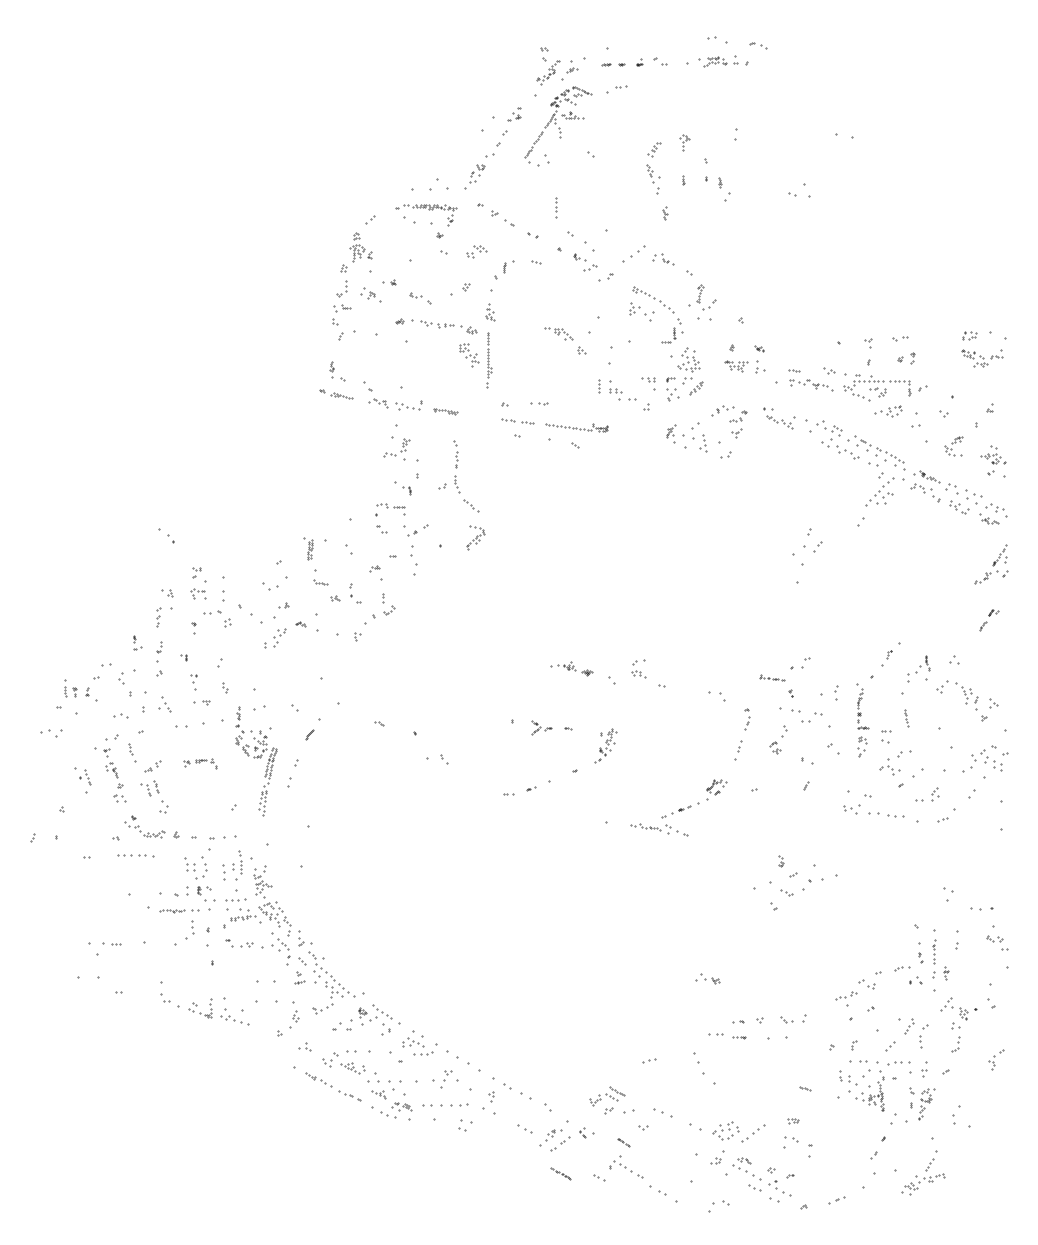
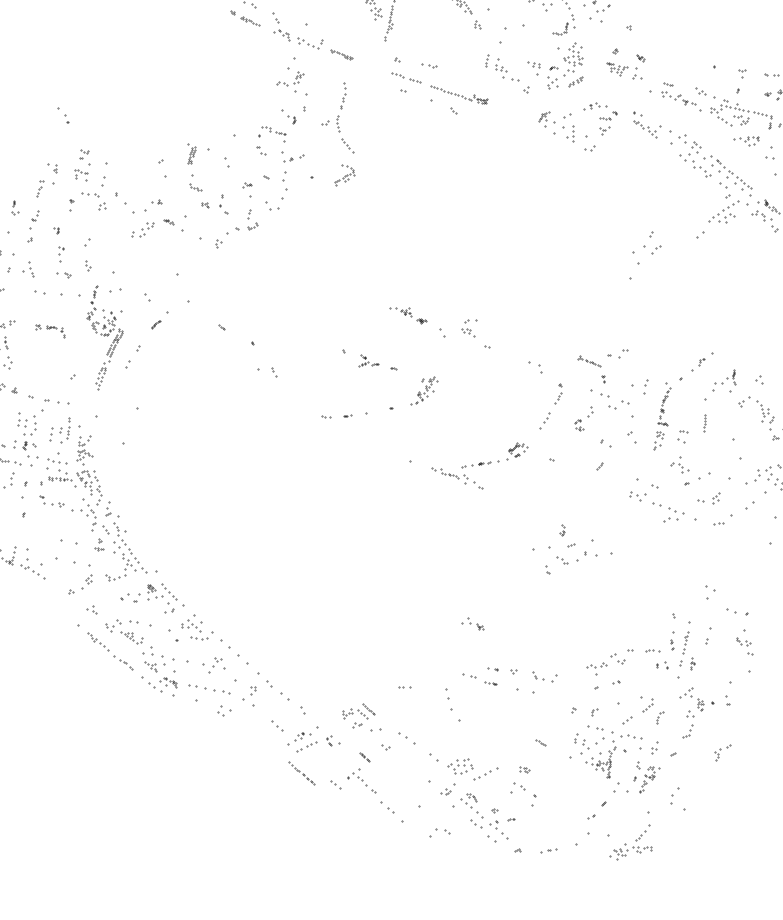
part: (270, 586) -> (271, 207), moved
part: (904, 753) -> (671, 519), moved
part: (923, 1036) -> (659, 717), size x0.6
part: (560, 1173) -> (301, 773), size x1.6

